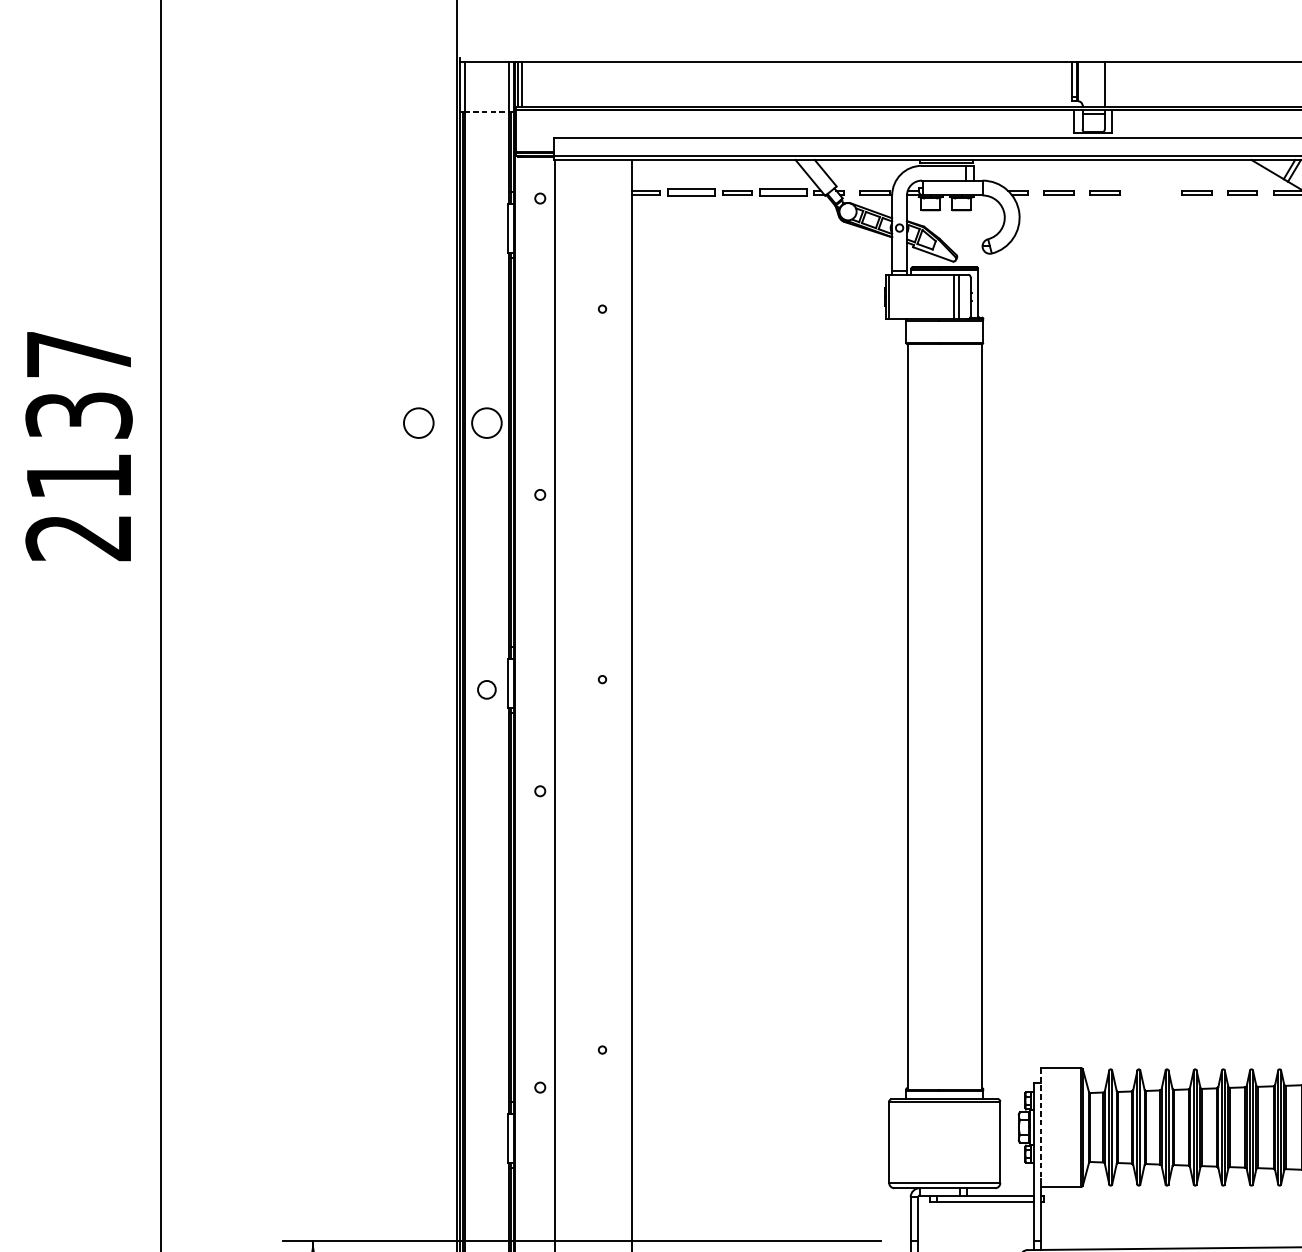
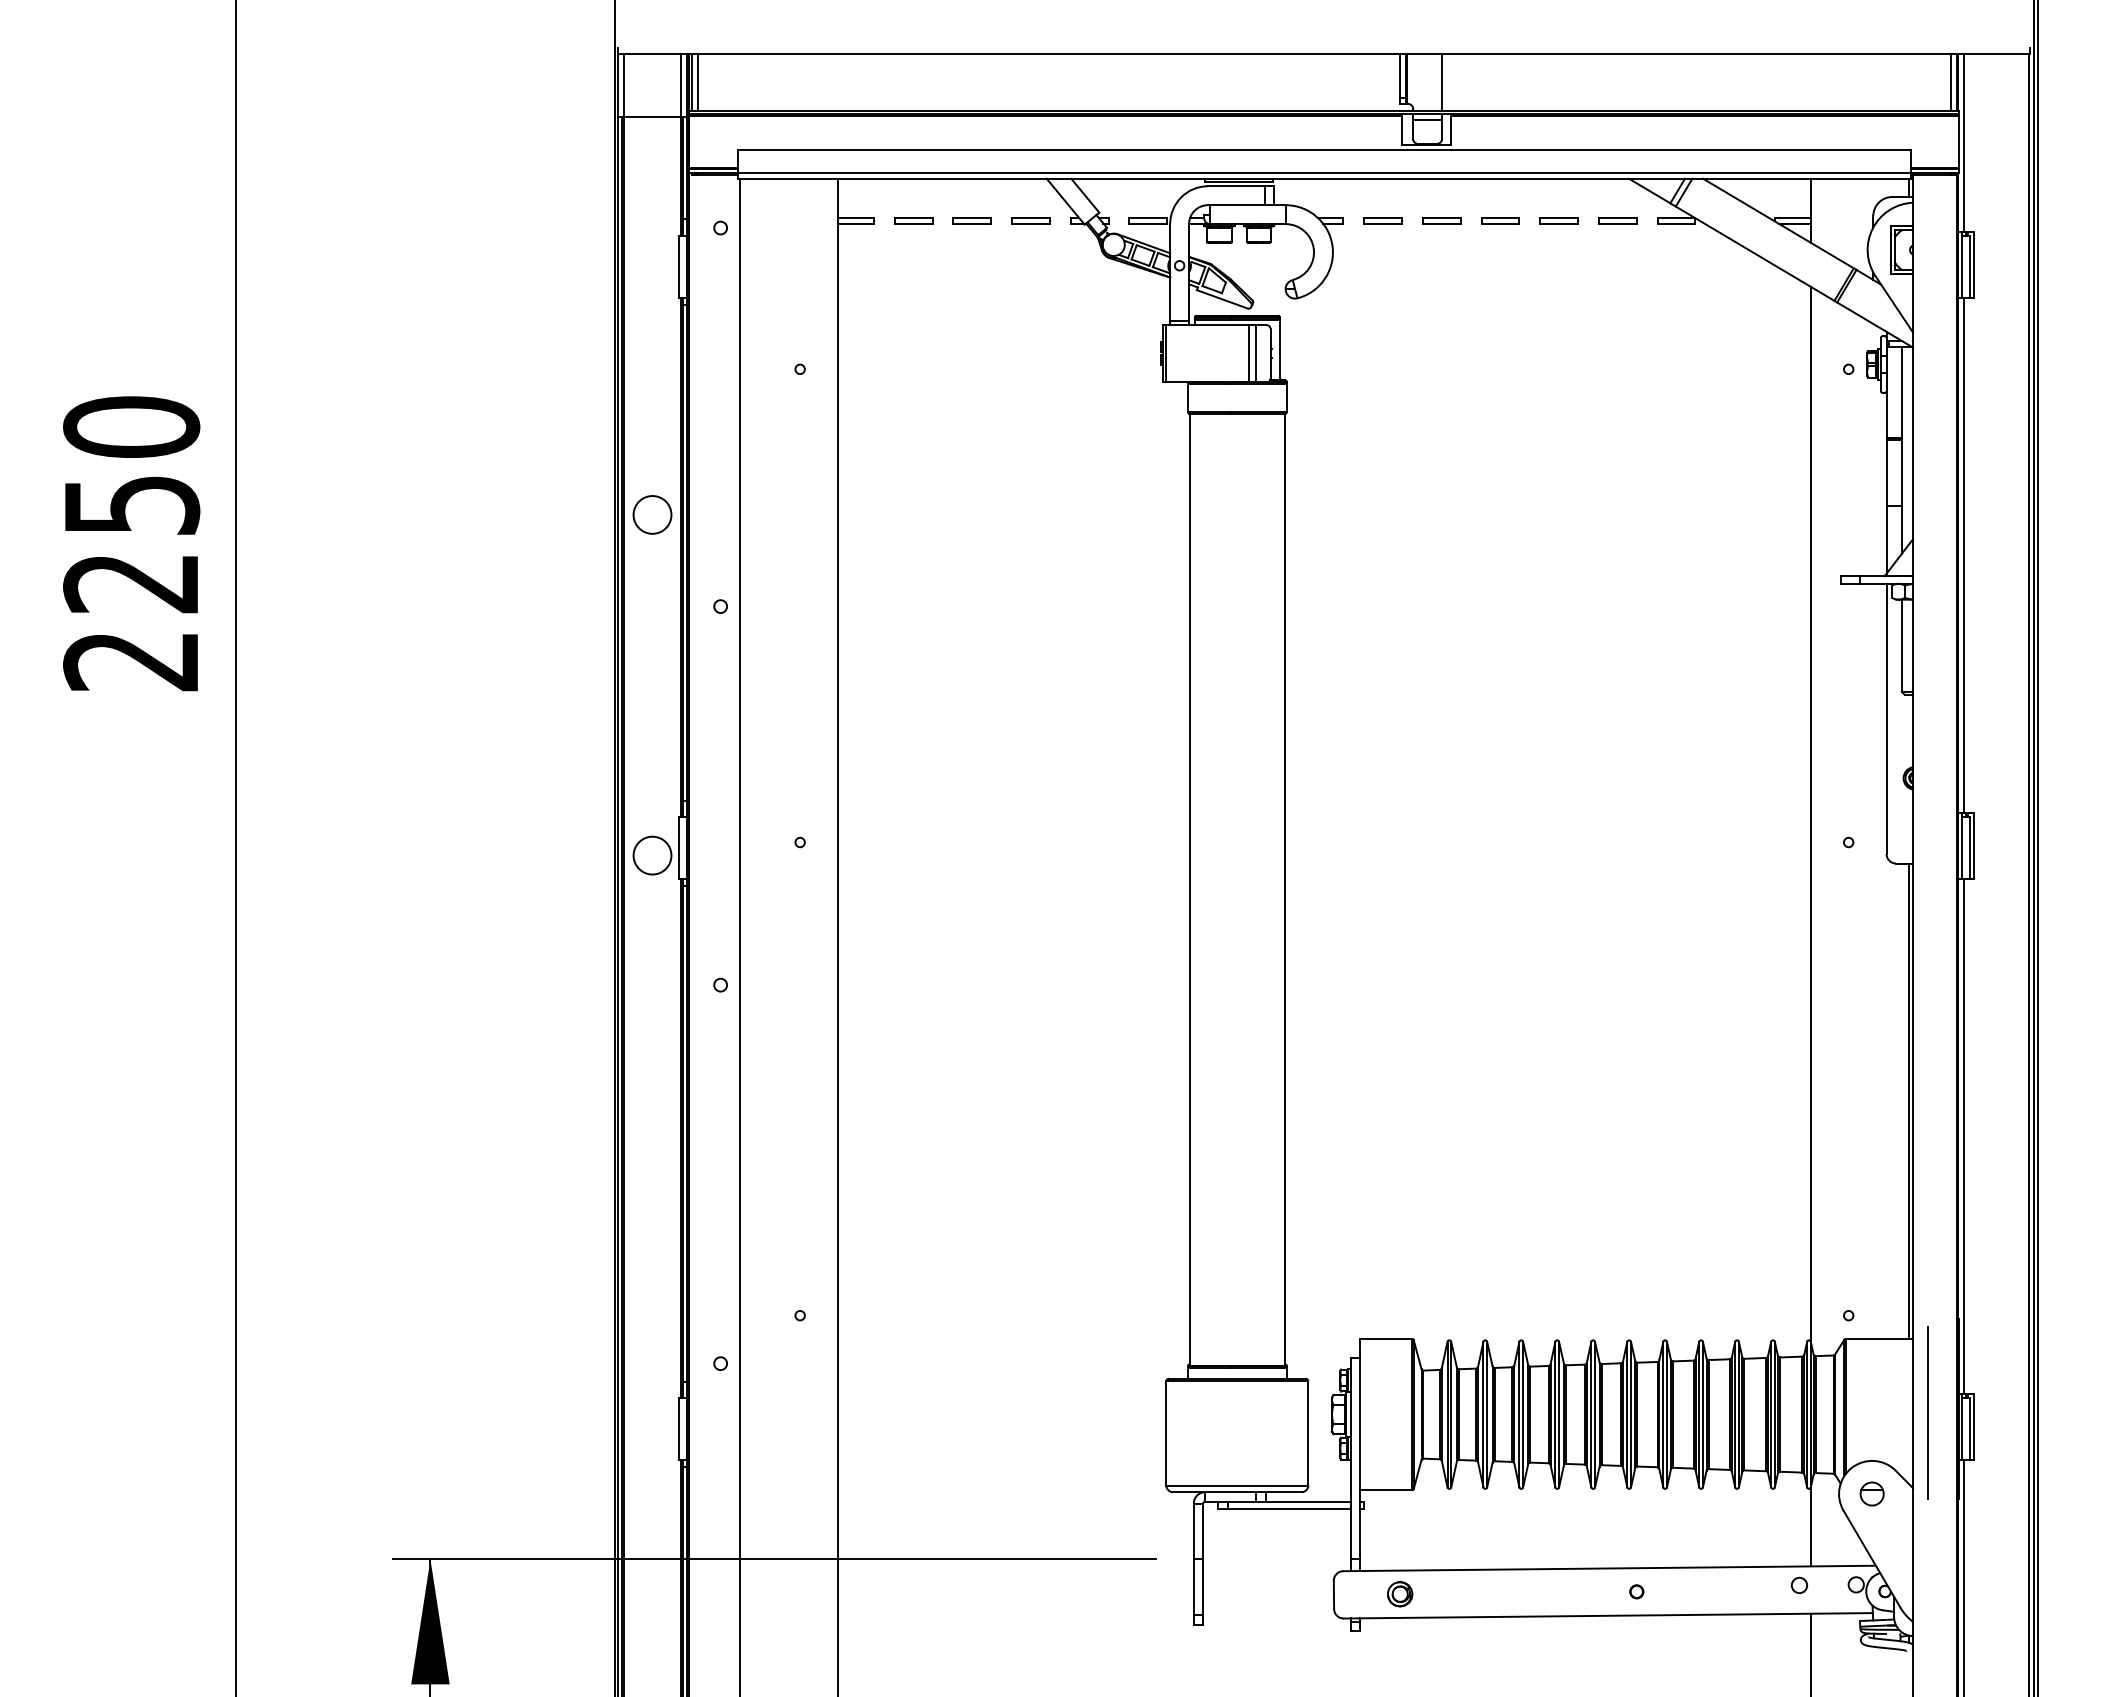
line: (487, 111) -> (653, 117), dashed -> solid
part: (691, 192) -> (913, 220), size x0.62
part: (782, 192) -> (1030, 220), size x0.62
part: (1150, 192) -> (1500, 220), added
text: (78, 414) -> (131, 504), 2137 -> 2250
circle: (418, 422) -> (565, 514), removed
circle: (486, 689) -> (652, 855), size x1.67
line: (1041, 1123) -> (1360, 1409), dashed -> solid

